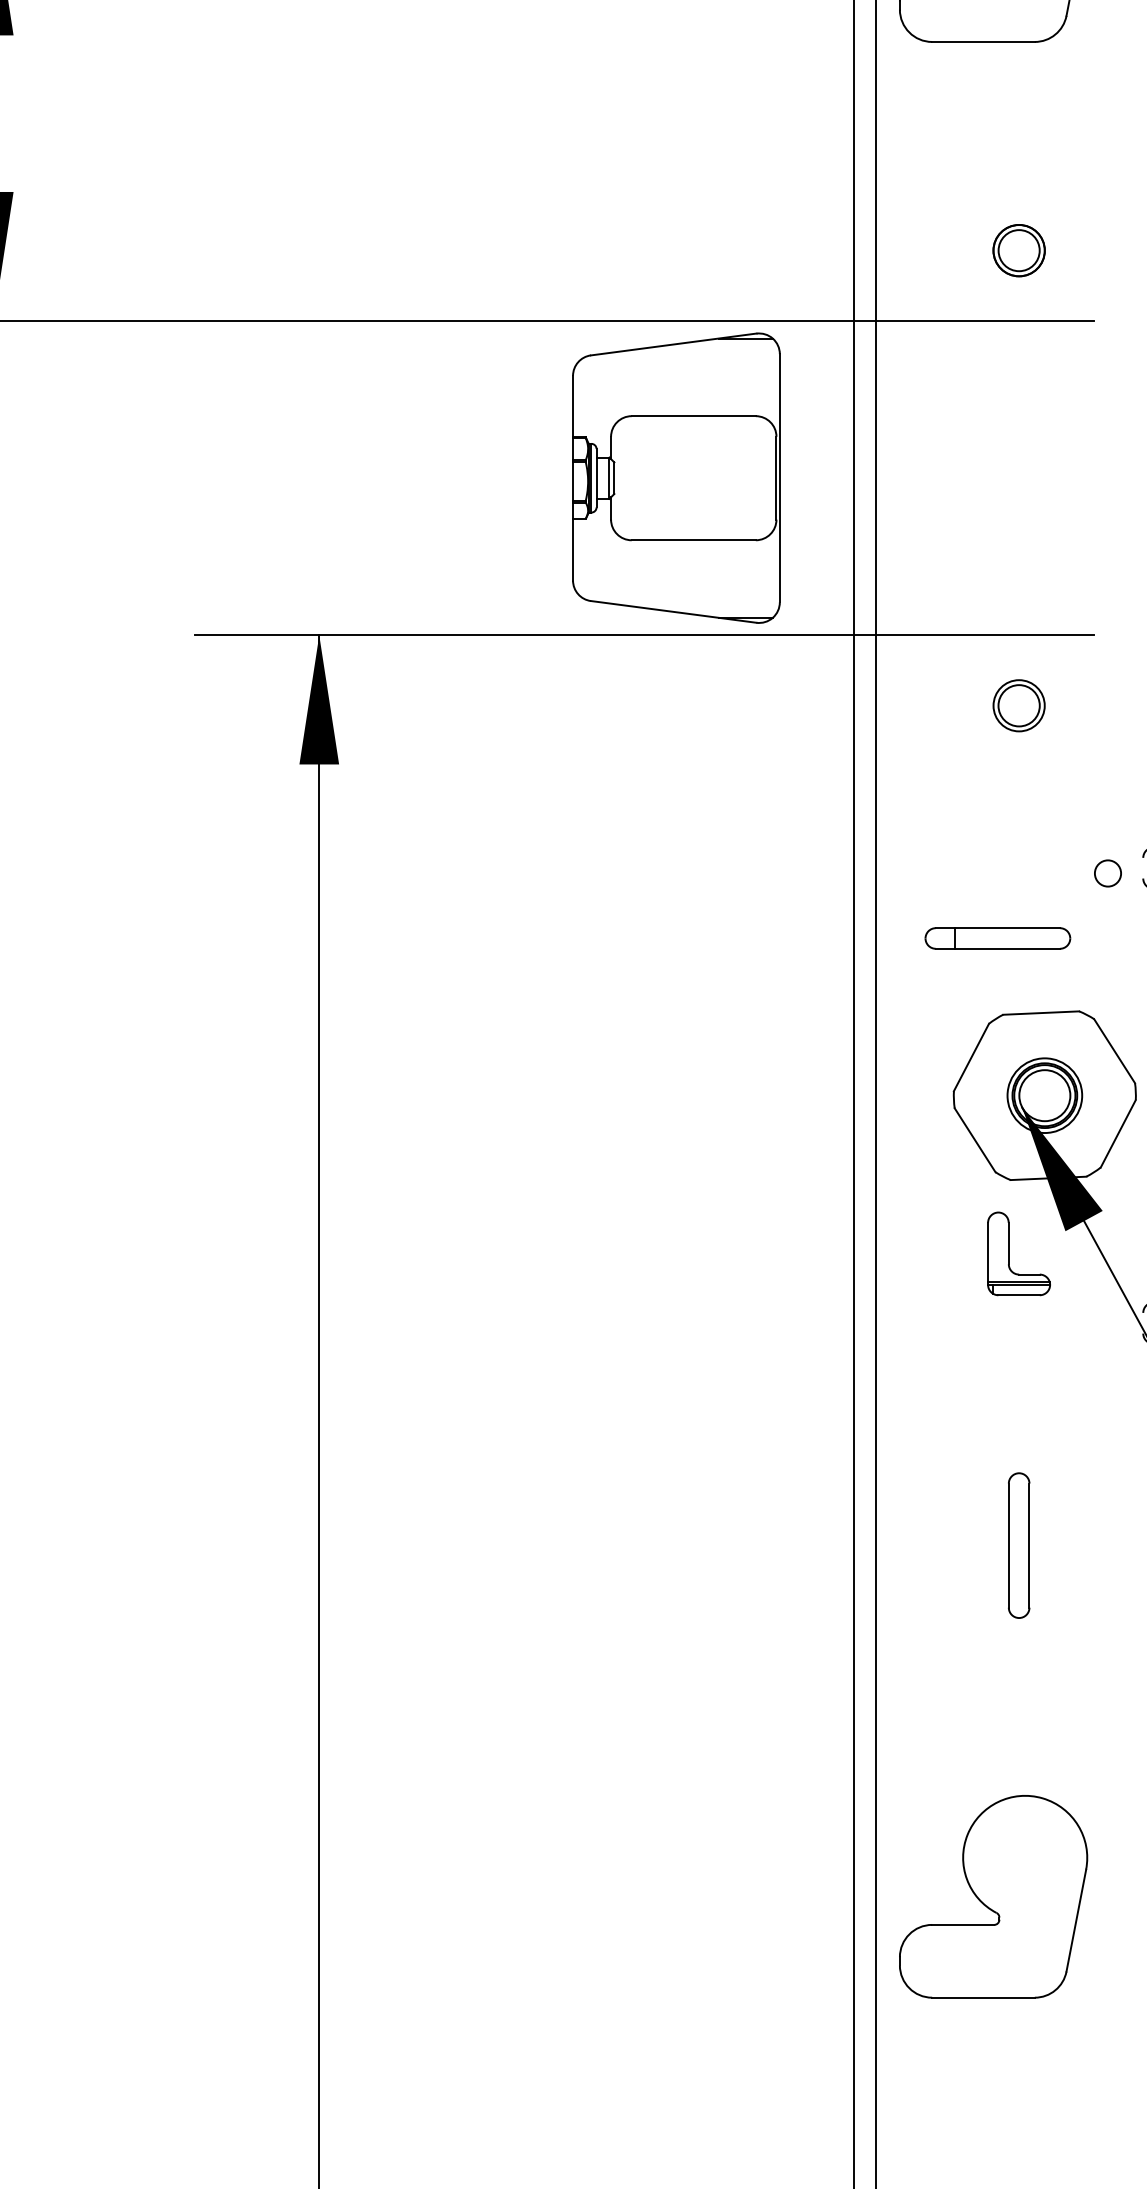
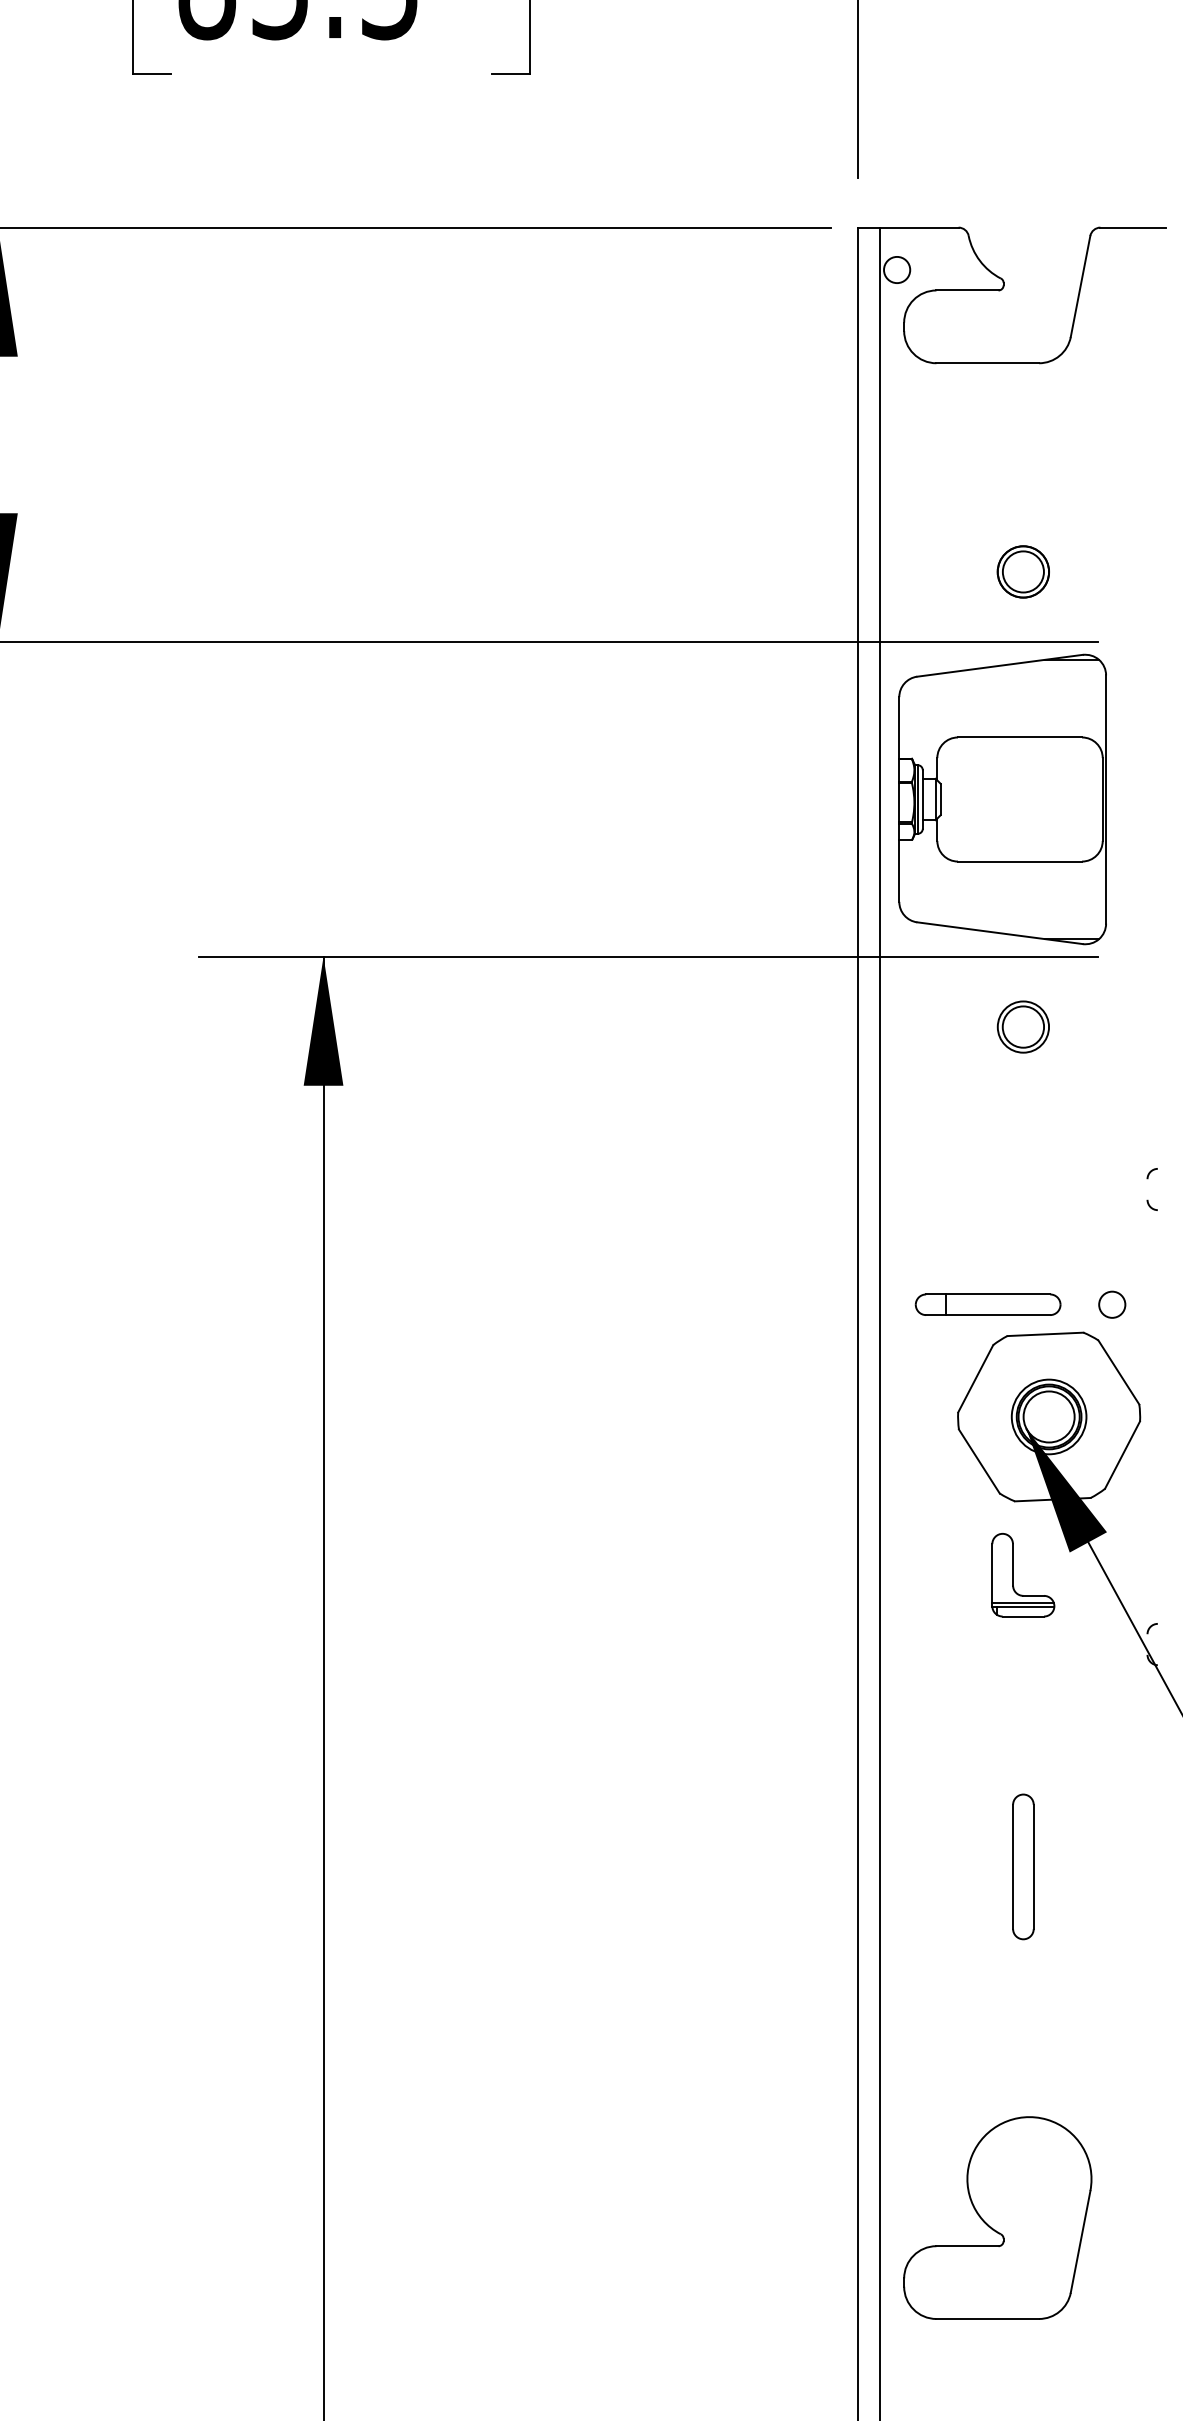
part: (676, 478) -> (1002, 799), moved
circle: (1108, 873) -> (1112, 1304), moved
part: (997, 938) -> (987, 1304), moved

